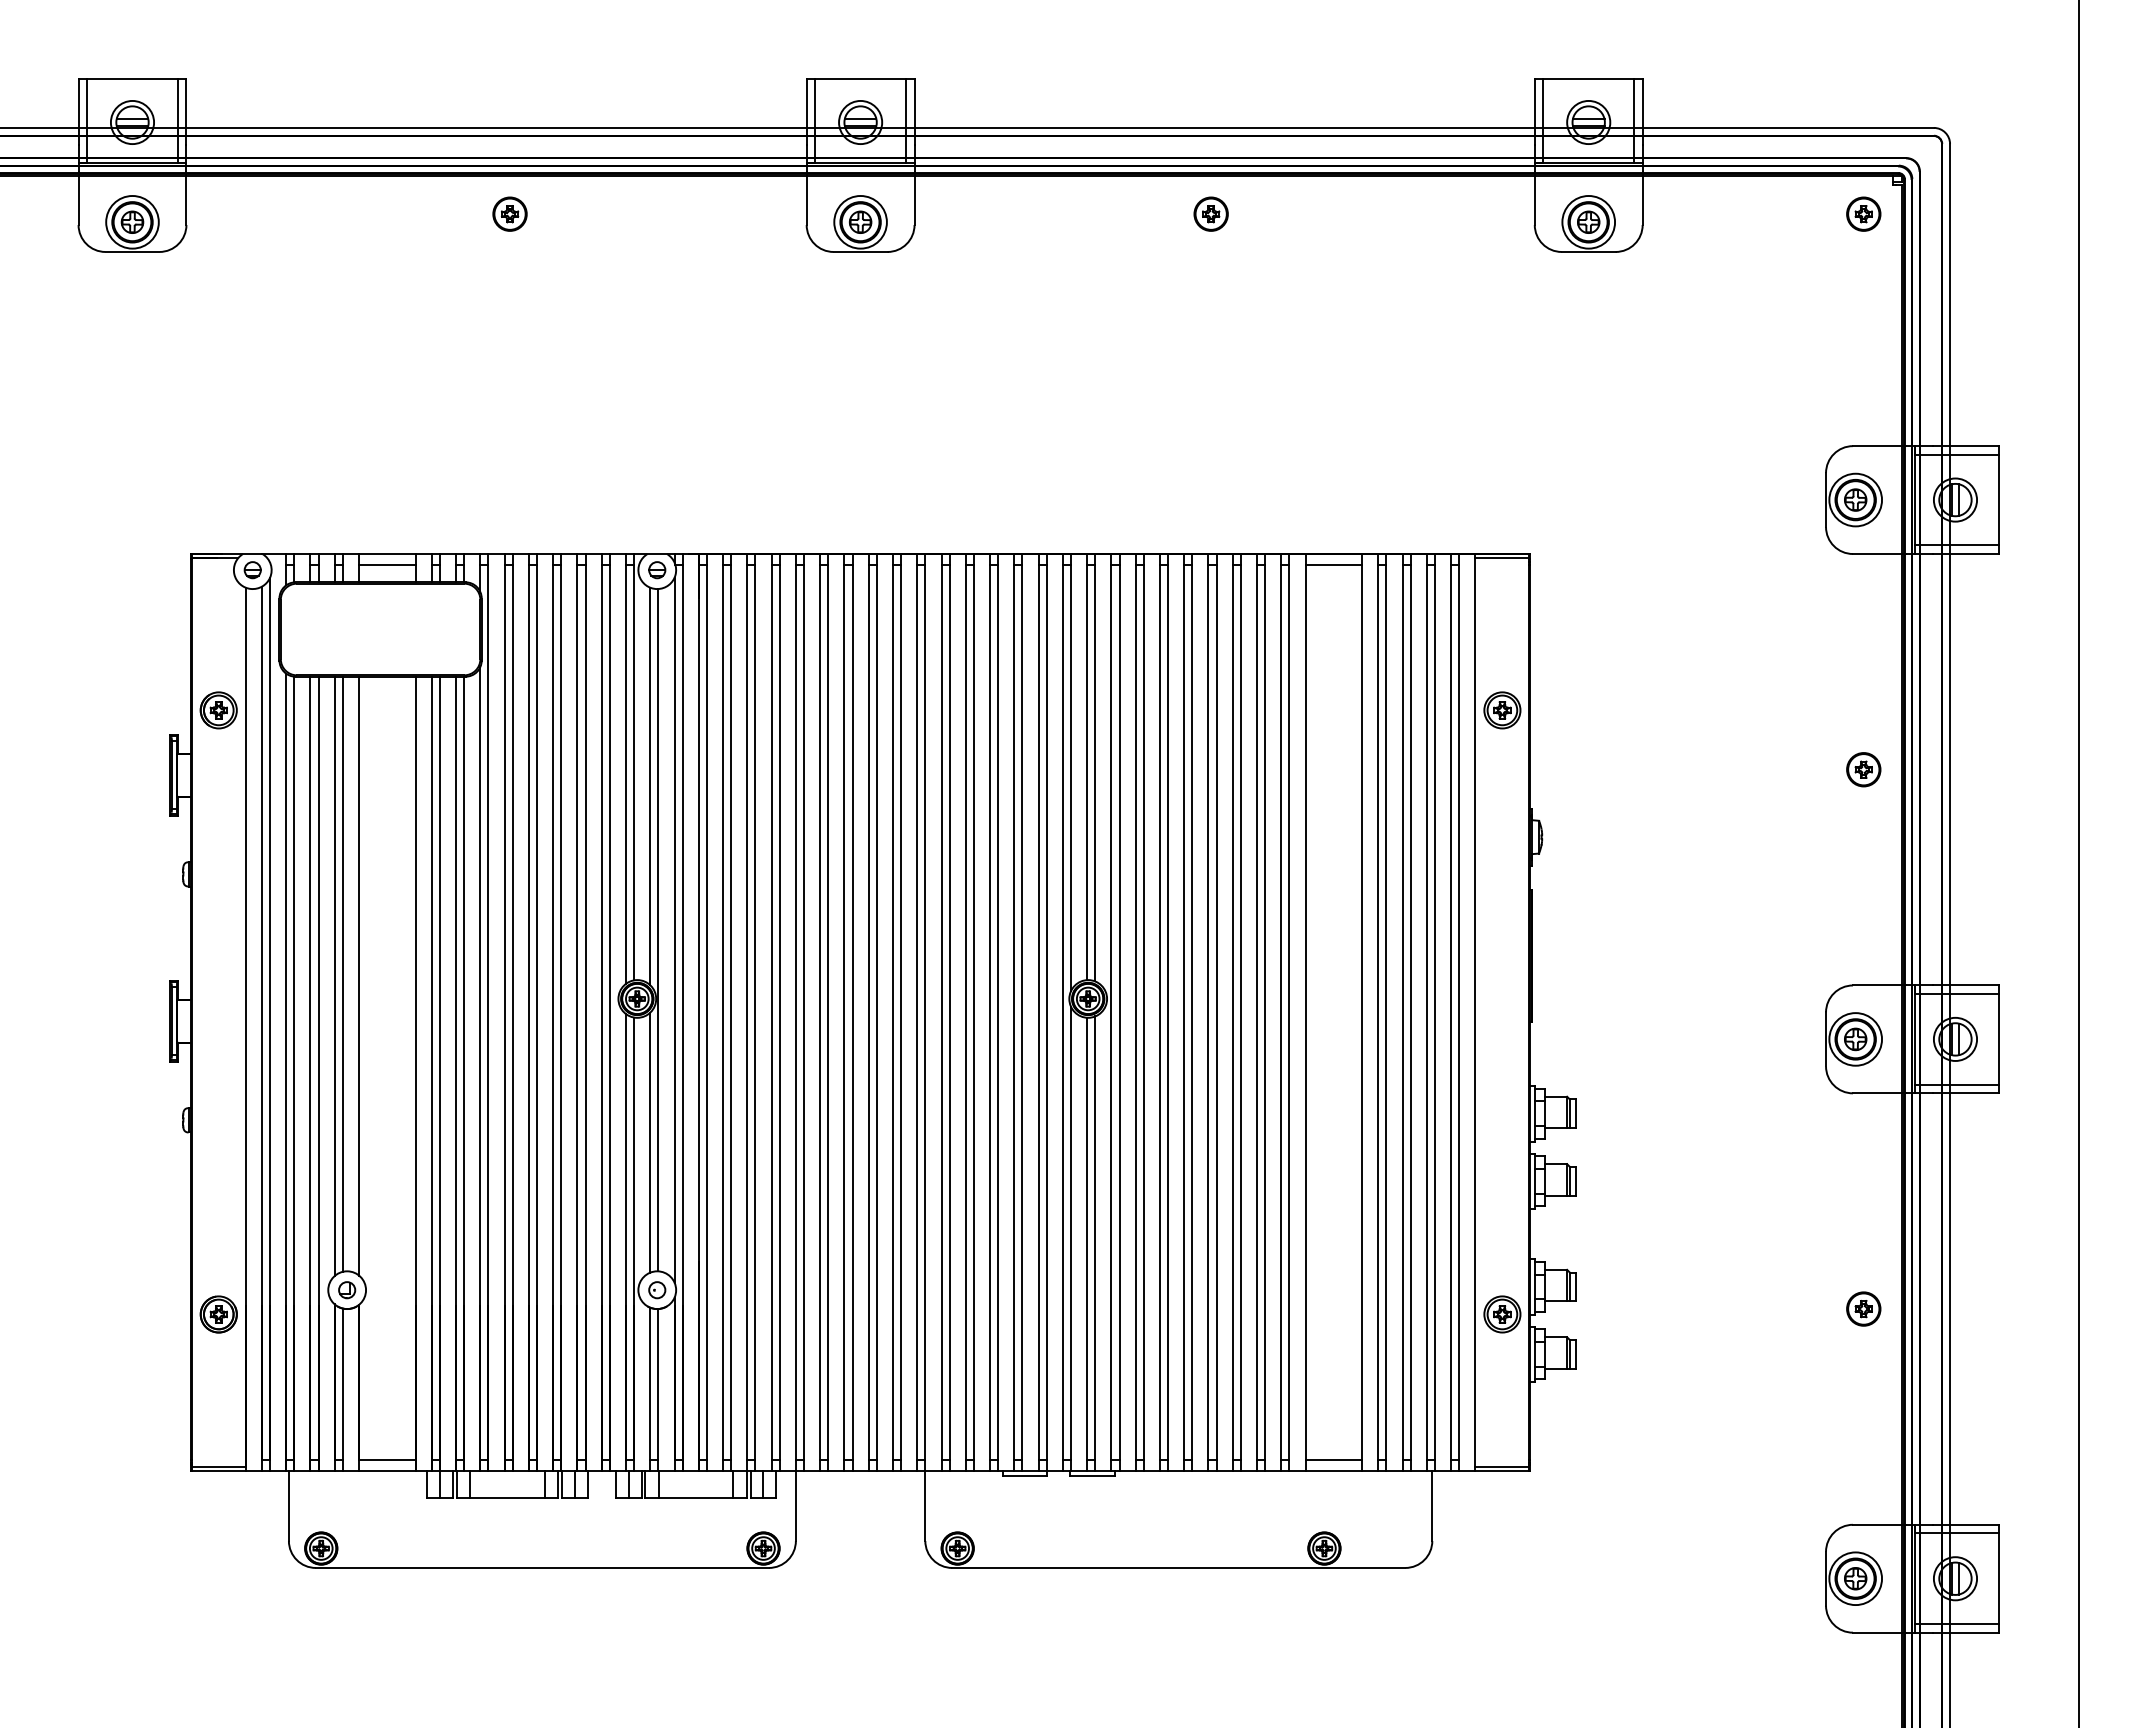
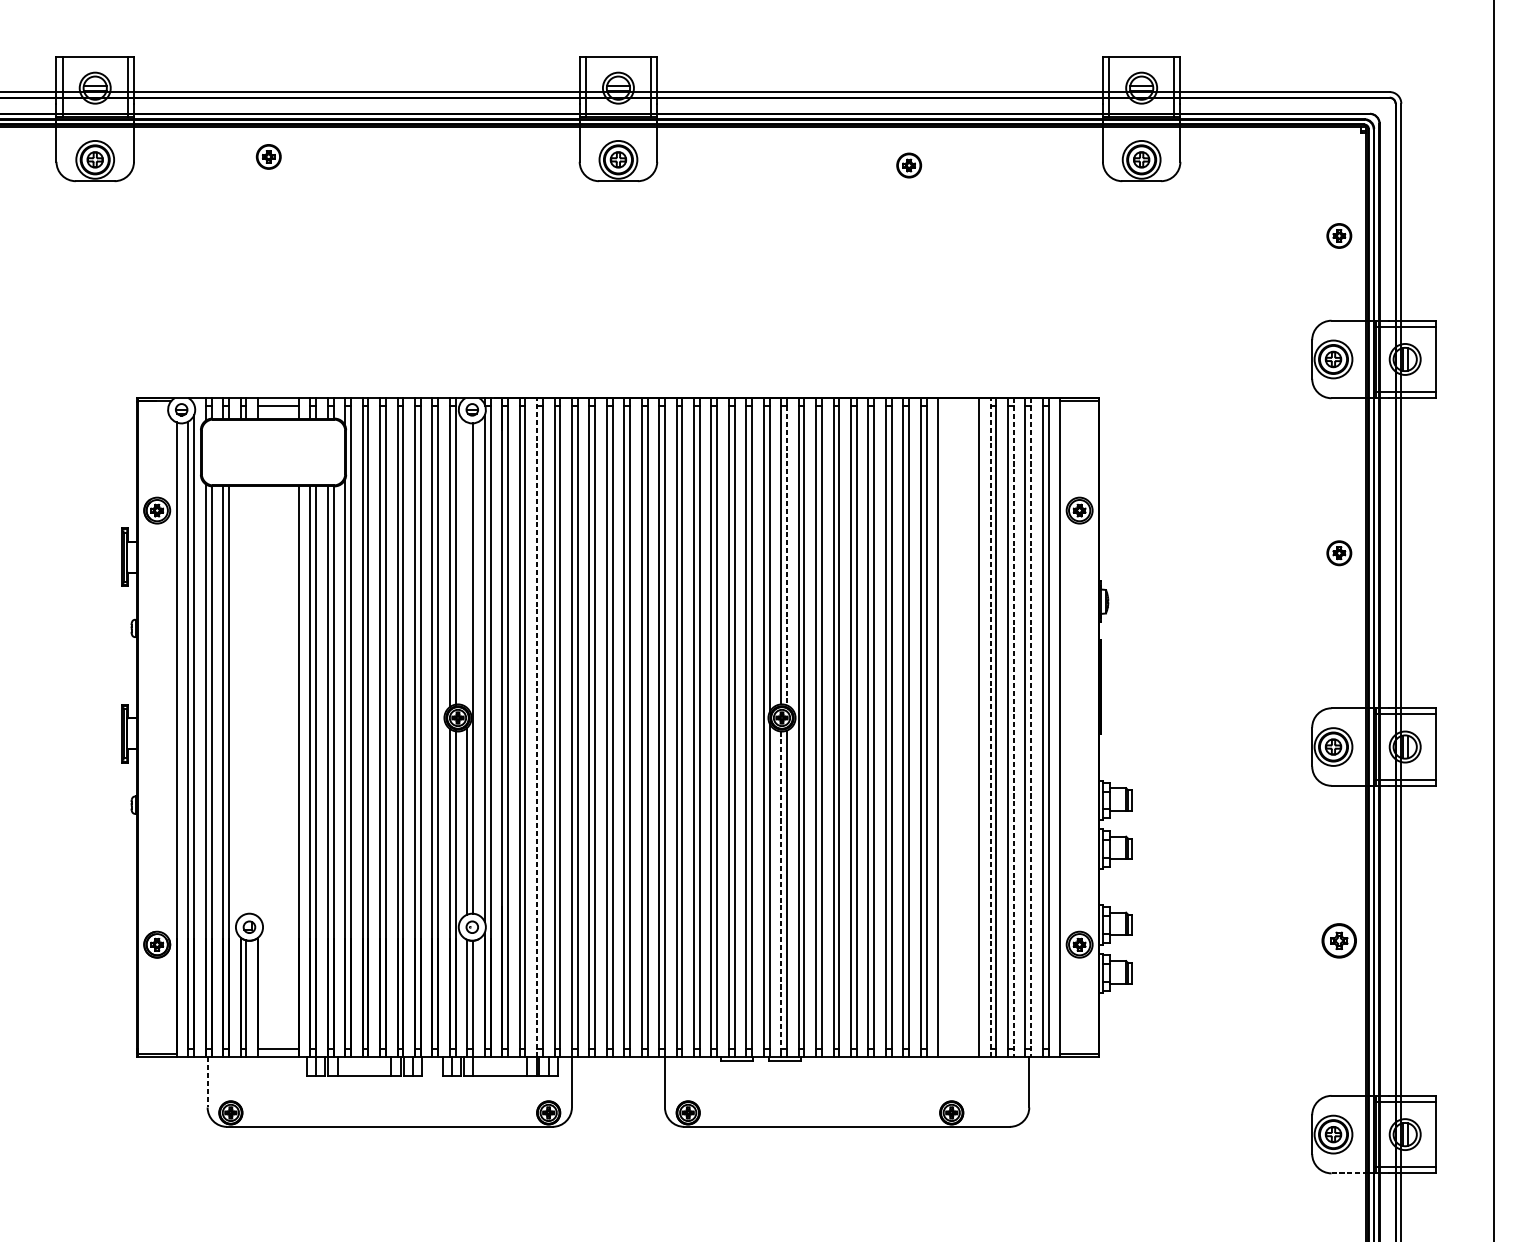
part: (509, 213) -> (268, 156), moved
part: (1210, 213) -> (908, 165), moved
part: (1863, 213) -> (1339, 235), moved
line: (1333, 564) -> (958, 405), removed
line: (1095, 773) -> (787, 555), solid -> dashed
line: (650, 786) -> (467, 565), removed
line: (342, 973) -> (246, 699), removed
line: (359, 975) -> (258, 701), removed
line: (334, 976) -> (240, 701), removed
line: (747, 1011) -> (537, 726), solid -> dashed
line: (1378, 1011) -> (990, 726), solid -> dashed
line: (1410, 1012) -> (1013, 727), solid -> dashed
line: (1435, 1012) -> (1031, 727), solid -> dashed
line: (1087, 1239) -> (781, 890), solid -> dashed
part: (1863, 1308) -> (1339, 940), size x1.4
line: (1333, 1460) -> (958, 1049), removed
line: (288, 1506) -> (207, 1082), solid -> dashed
line: (1879, 1632) -> (1350, 1173), solid -> dashed

